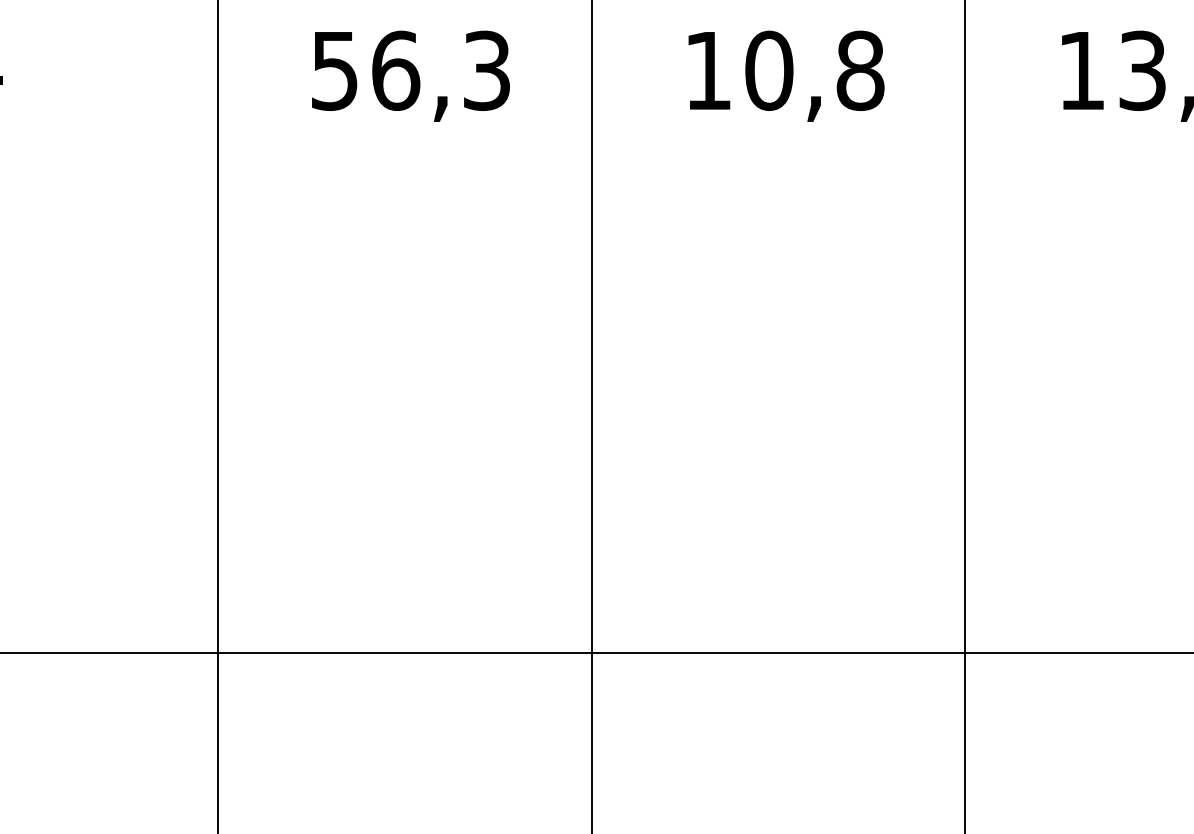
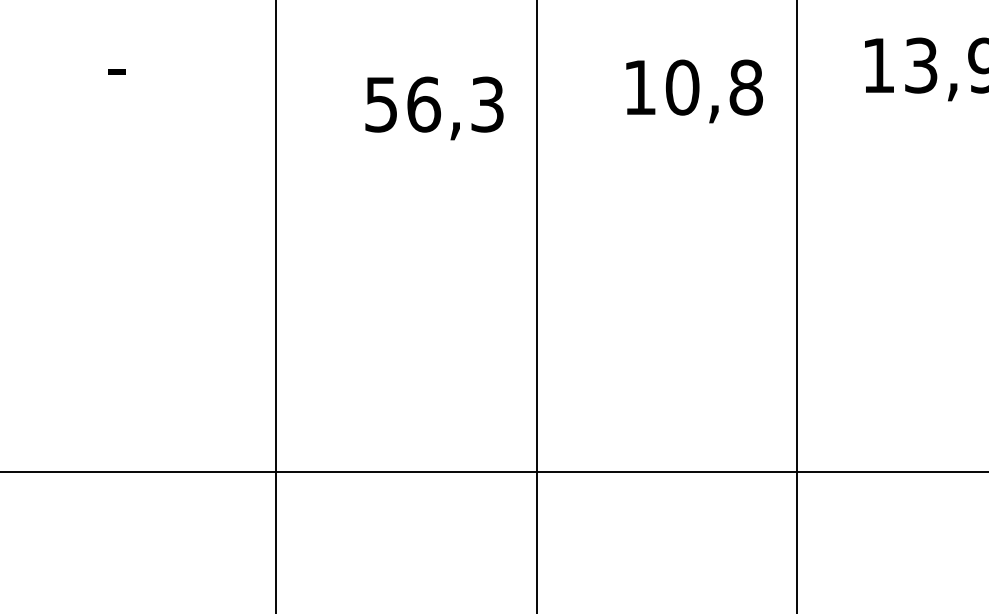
text: (410, 76) -> (434, 108), moved
text: (786, 76) -> (694, 91), moved

